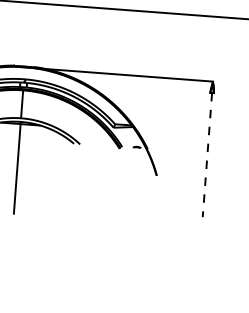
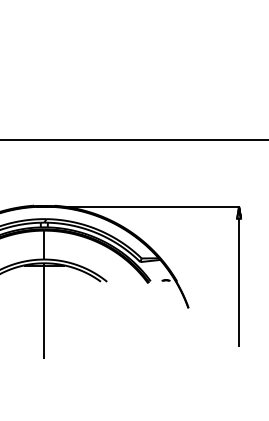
line: (207, 155) -> (239, 283), dashed -> solid

